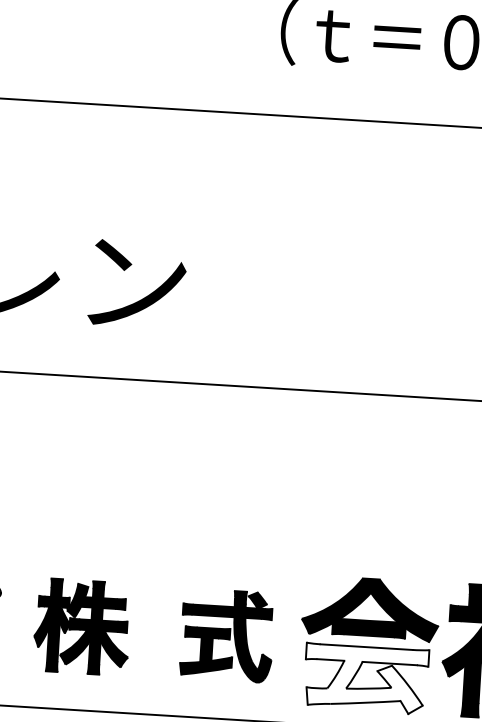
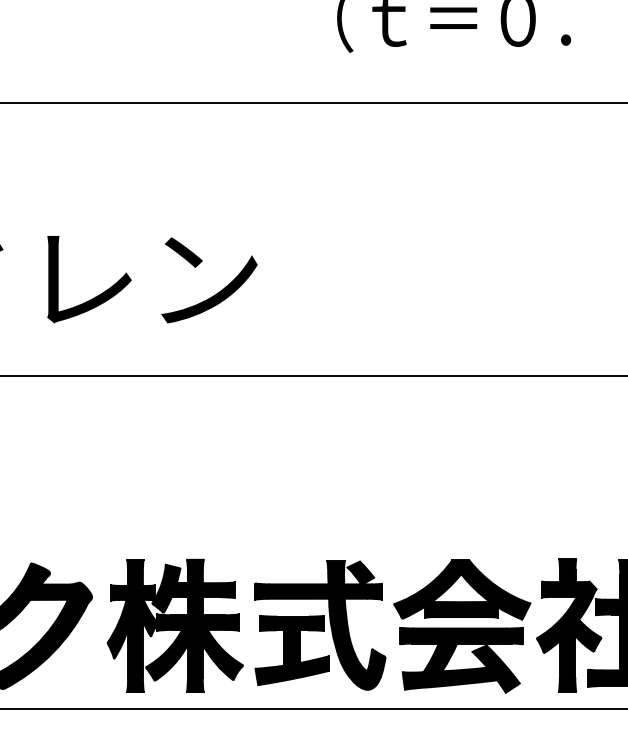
part: (81, 626) -> (174, 625), size x1.43
part: (227, 635) -> (320, 625), size x1.43
fill: (365, 678) -> (461, 659), added

